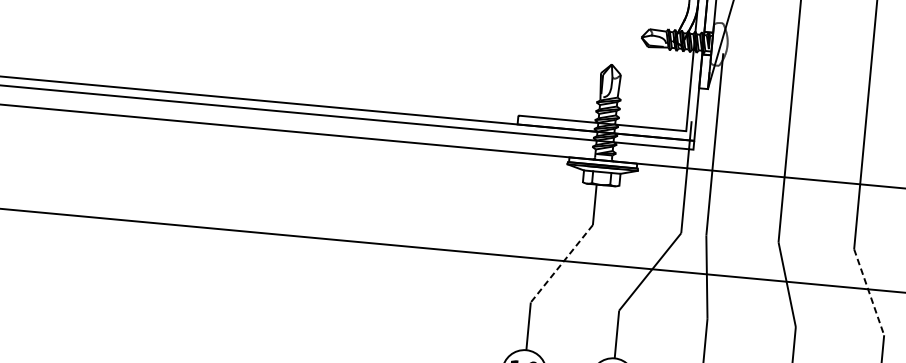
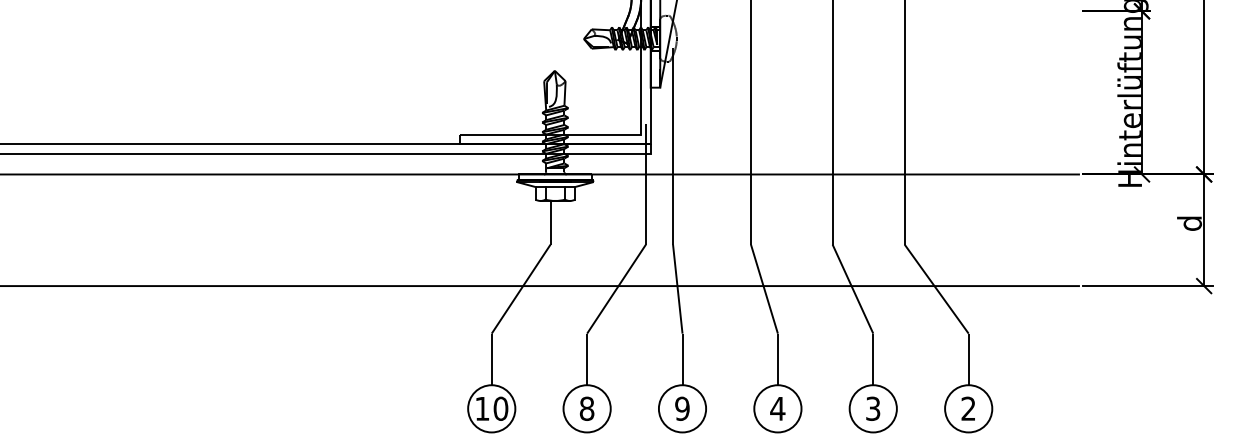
line: (561, 264) -> (520, 289), dashed -> solid
line: (868, 292) -> (852, 289), dashed -> solid

